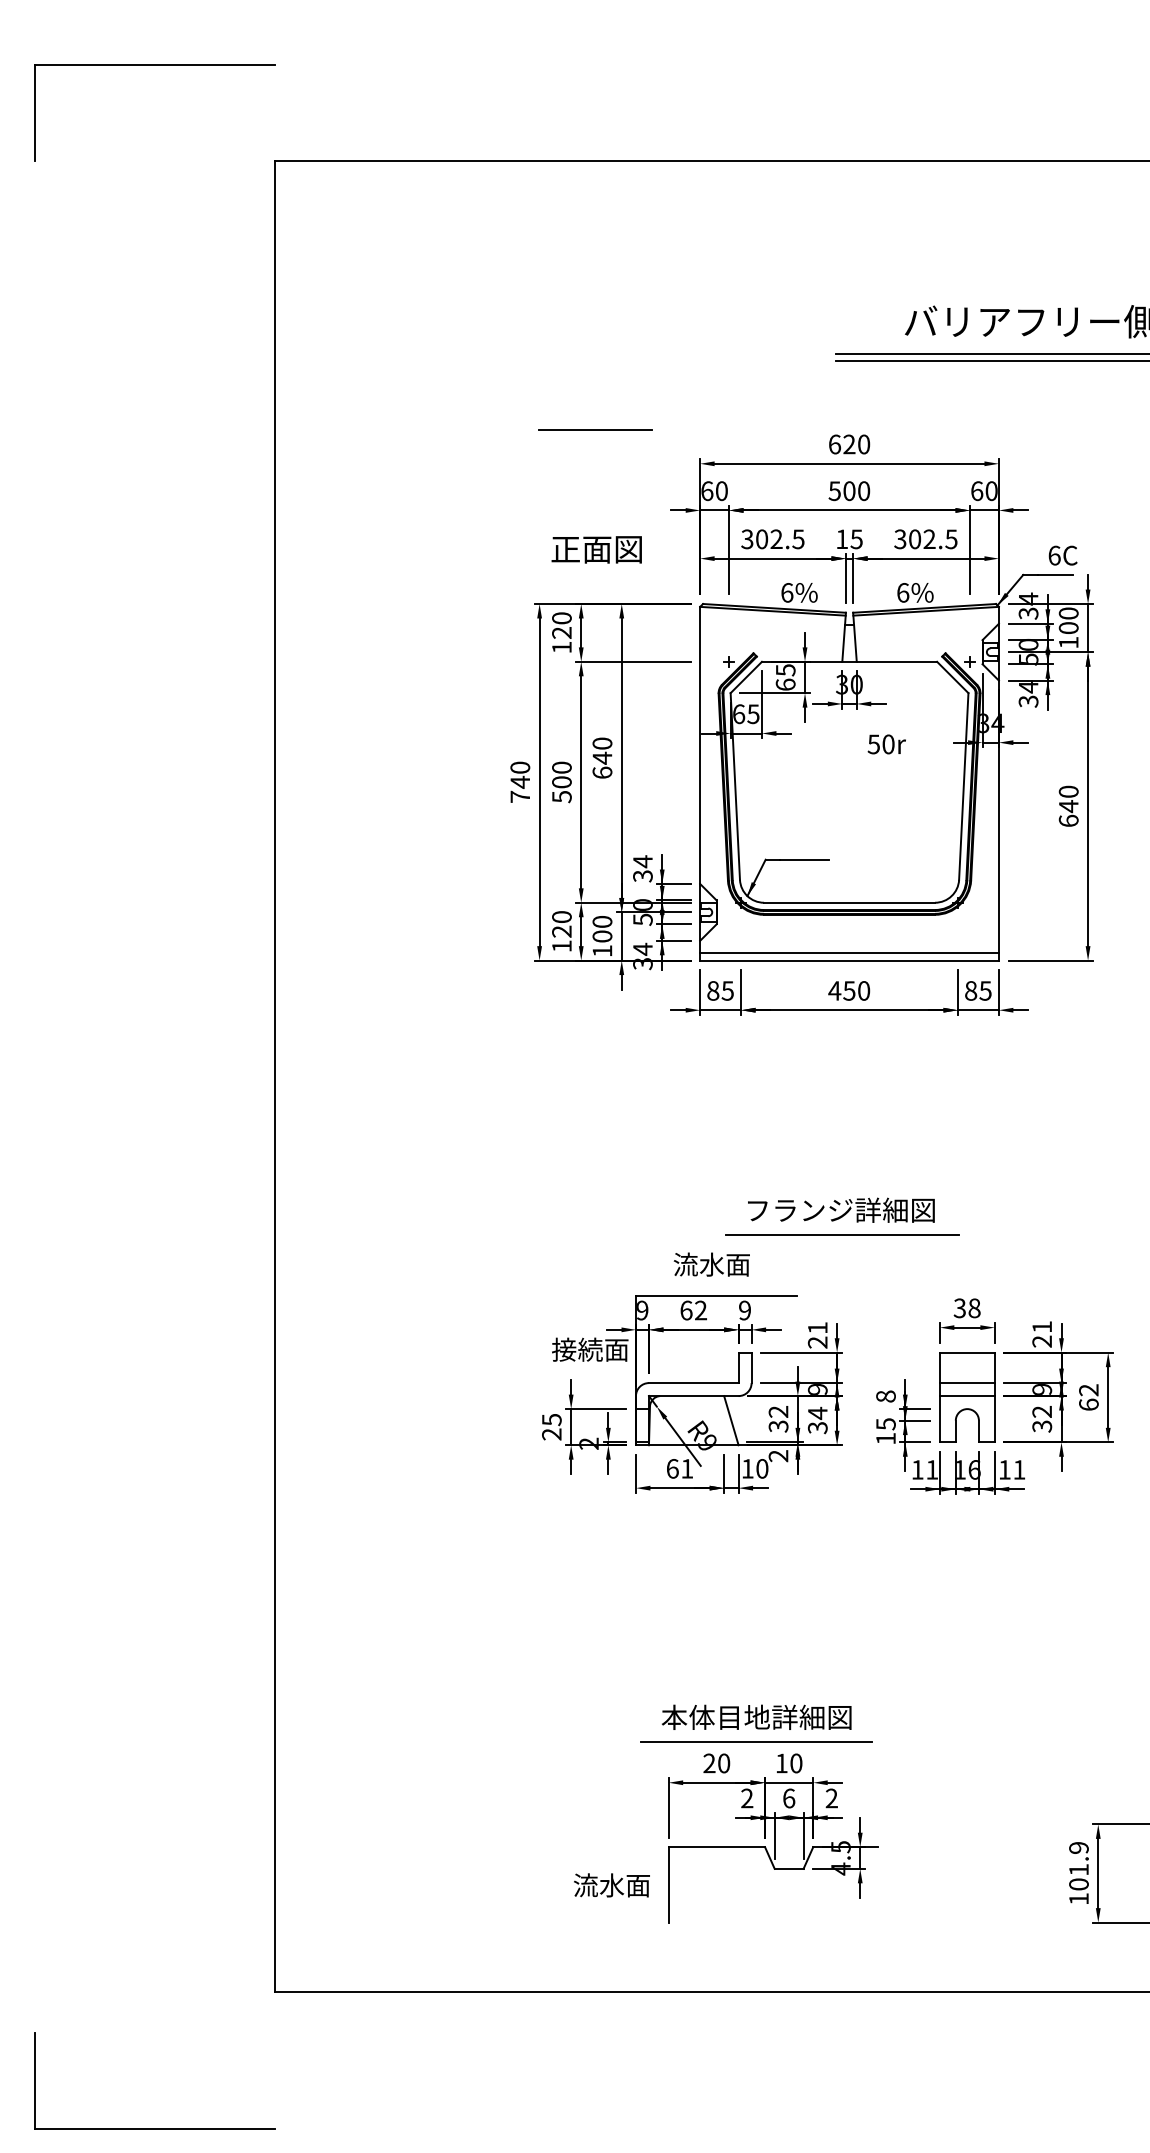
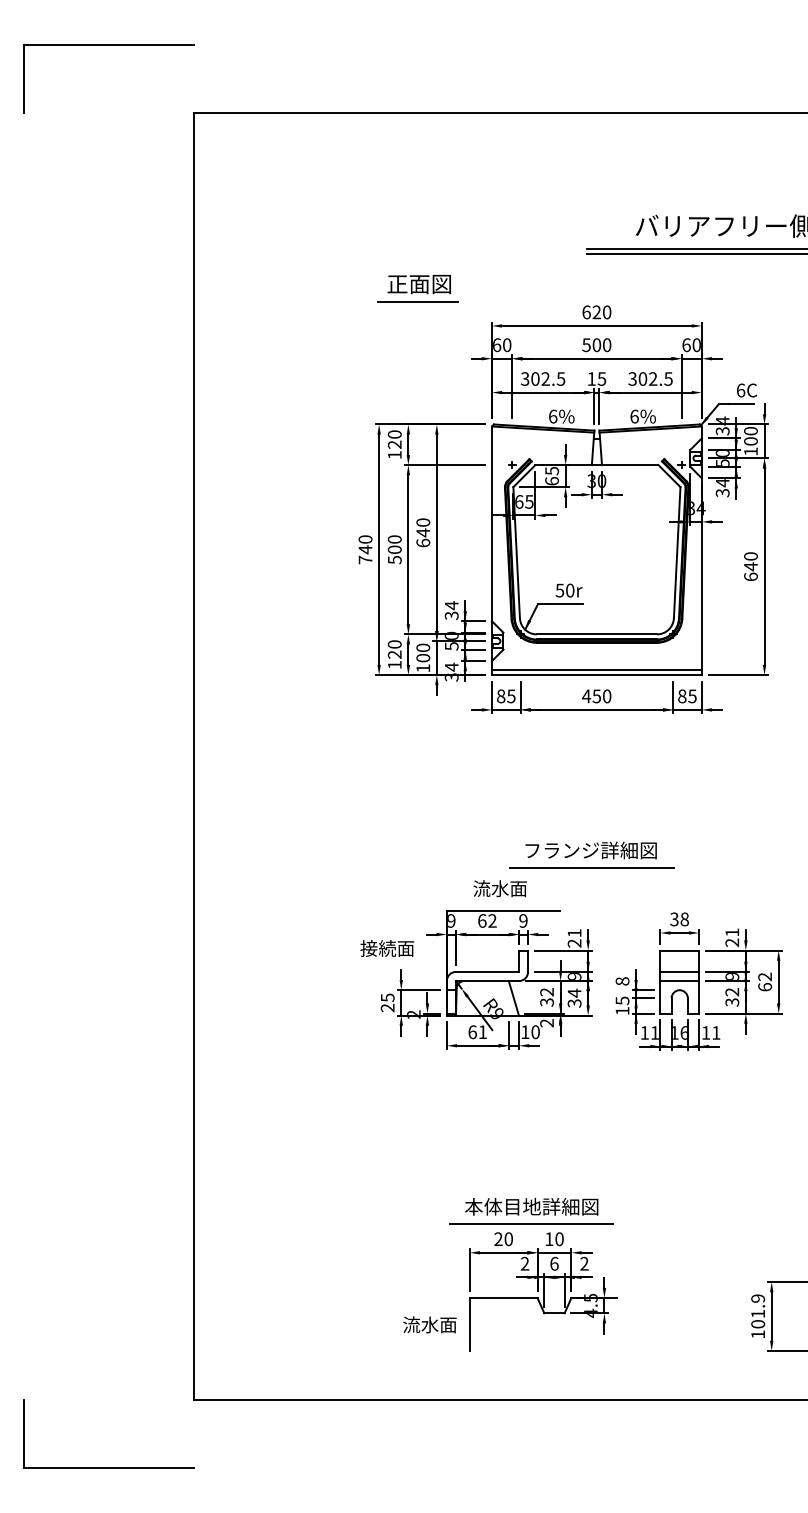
text: (596, 549) -> (419, 284), moved
text: (886, 744) -> (568, 590), moved
text: (590, 1349) -> (387, 948), moved
part: (154, 2128) -> (108, 1466), moved

